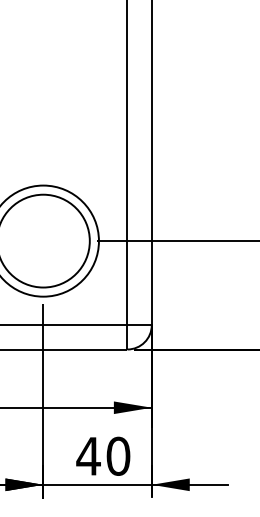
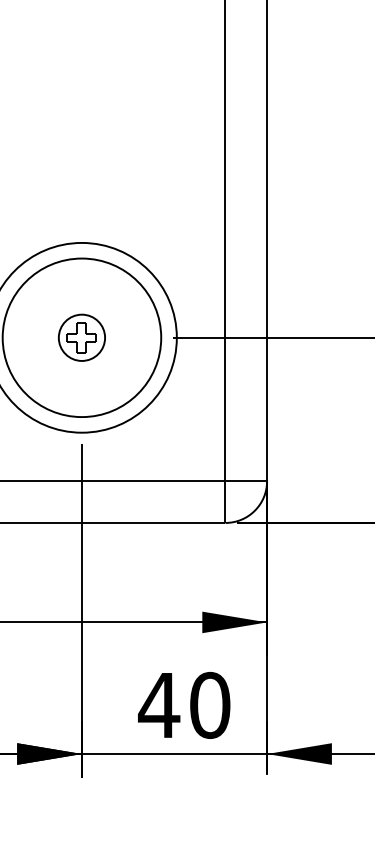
part: (43, 240) -> (82, 336), added

